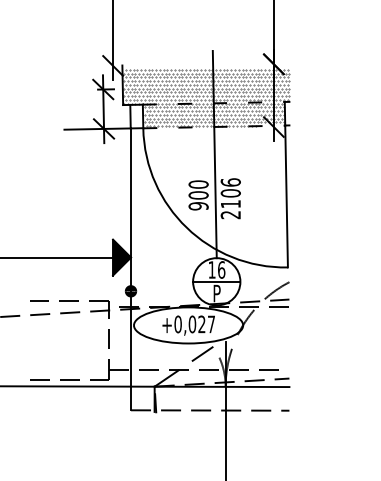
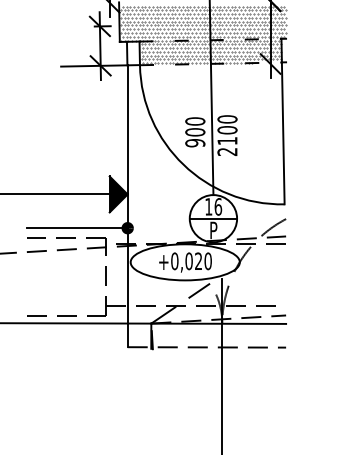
text: (230, 182) -> (227, 119), 2106 -> 2100
line: (80, 291) -> (77, 228), added
text: (211, 324) -> (208, 261), +0,027 -> +0,020

